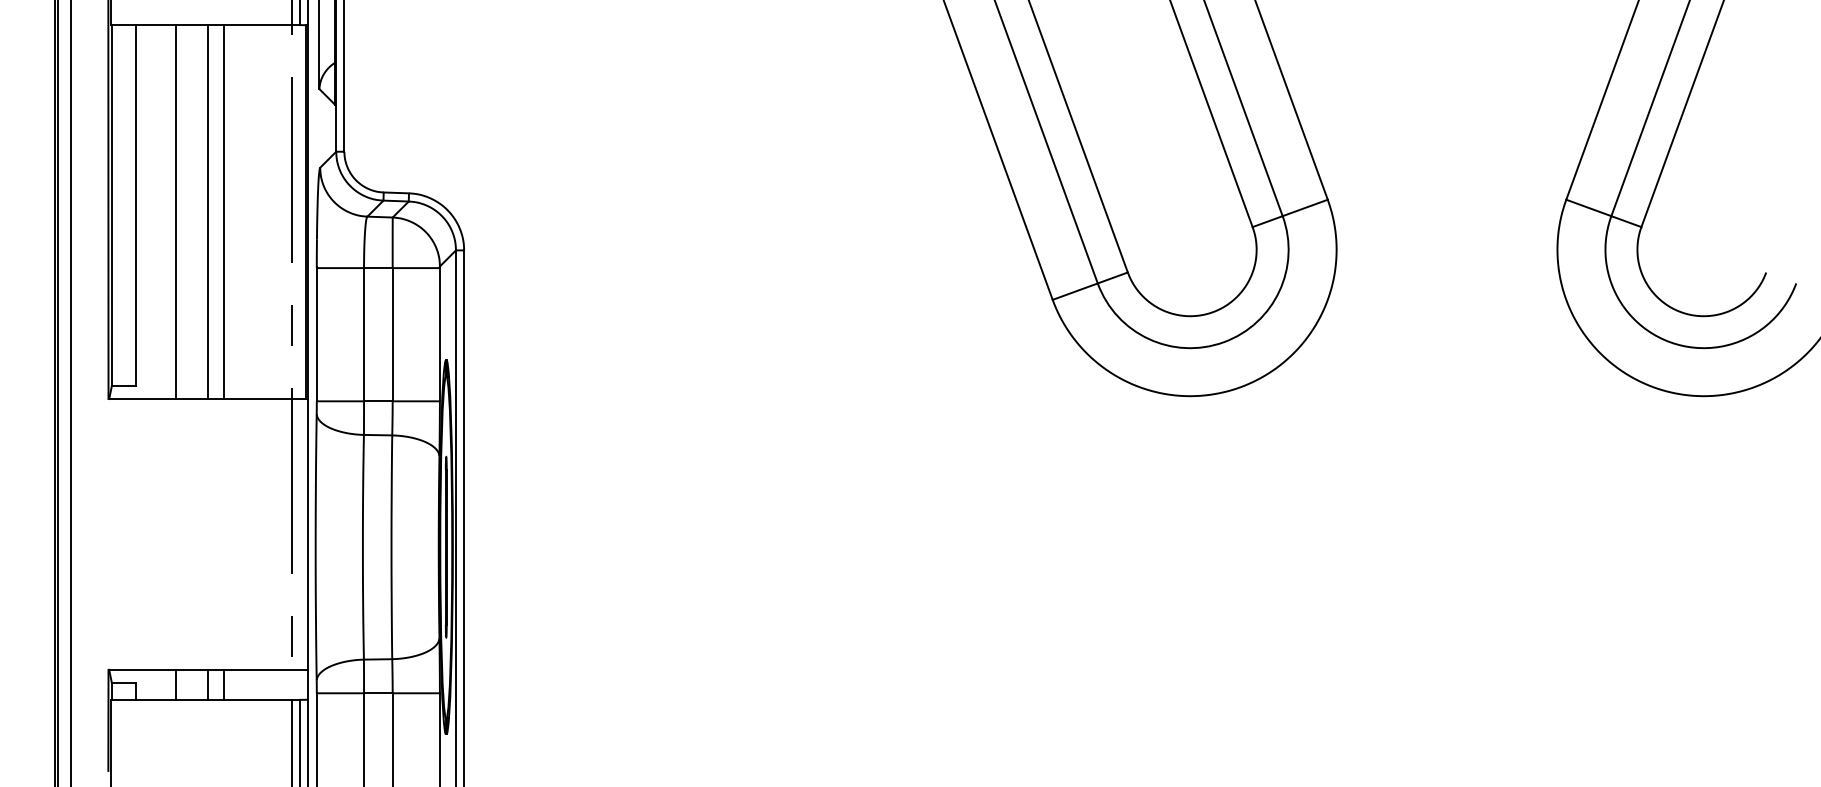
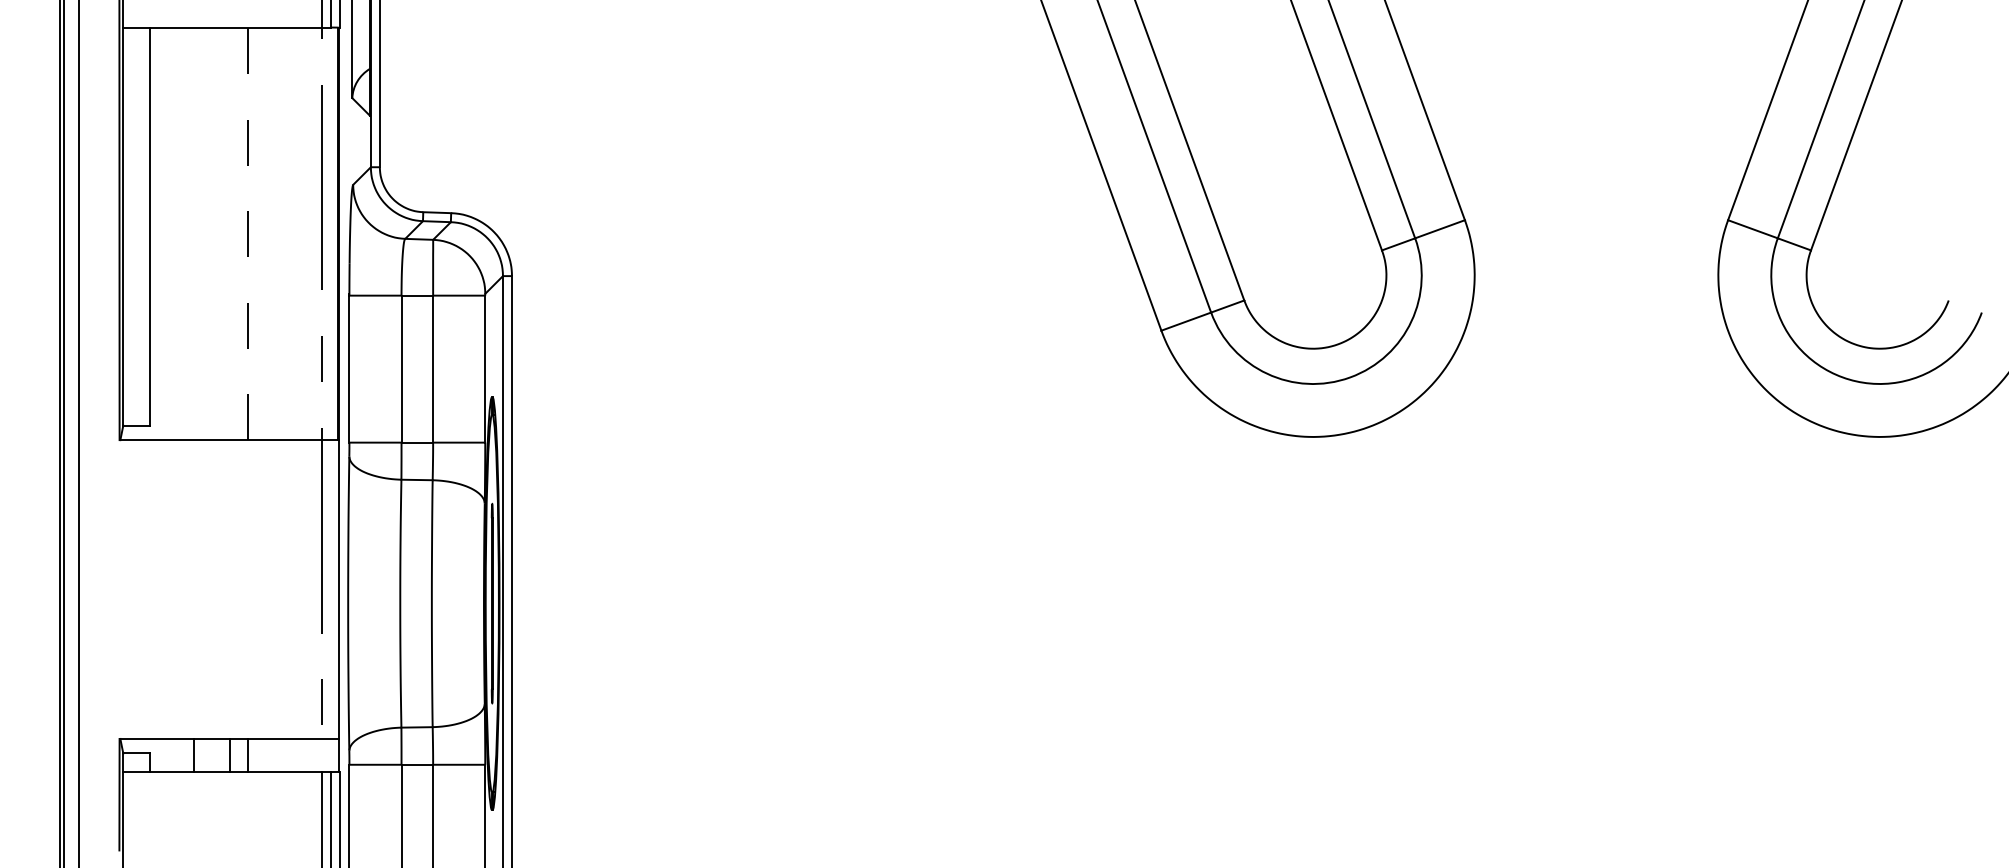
line: (175, 211) -> (193, 233), removed
line: (208, 211) -> (229, 233), removed
line: (224, 211) -> (247, 233), solid -> dashed

